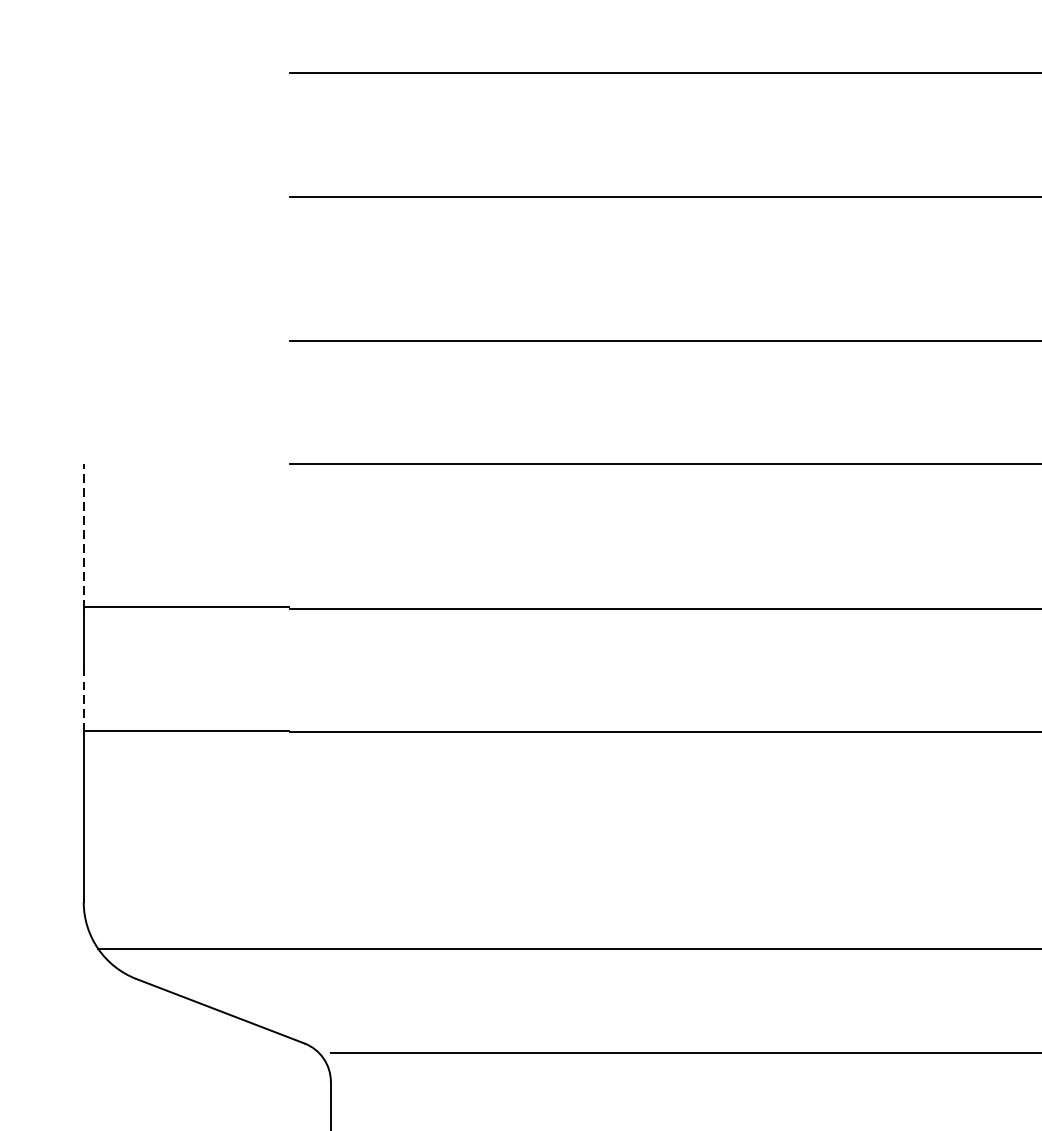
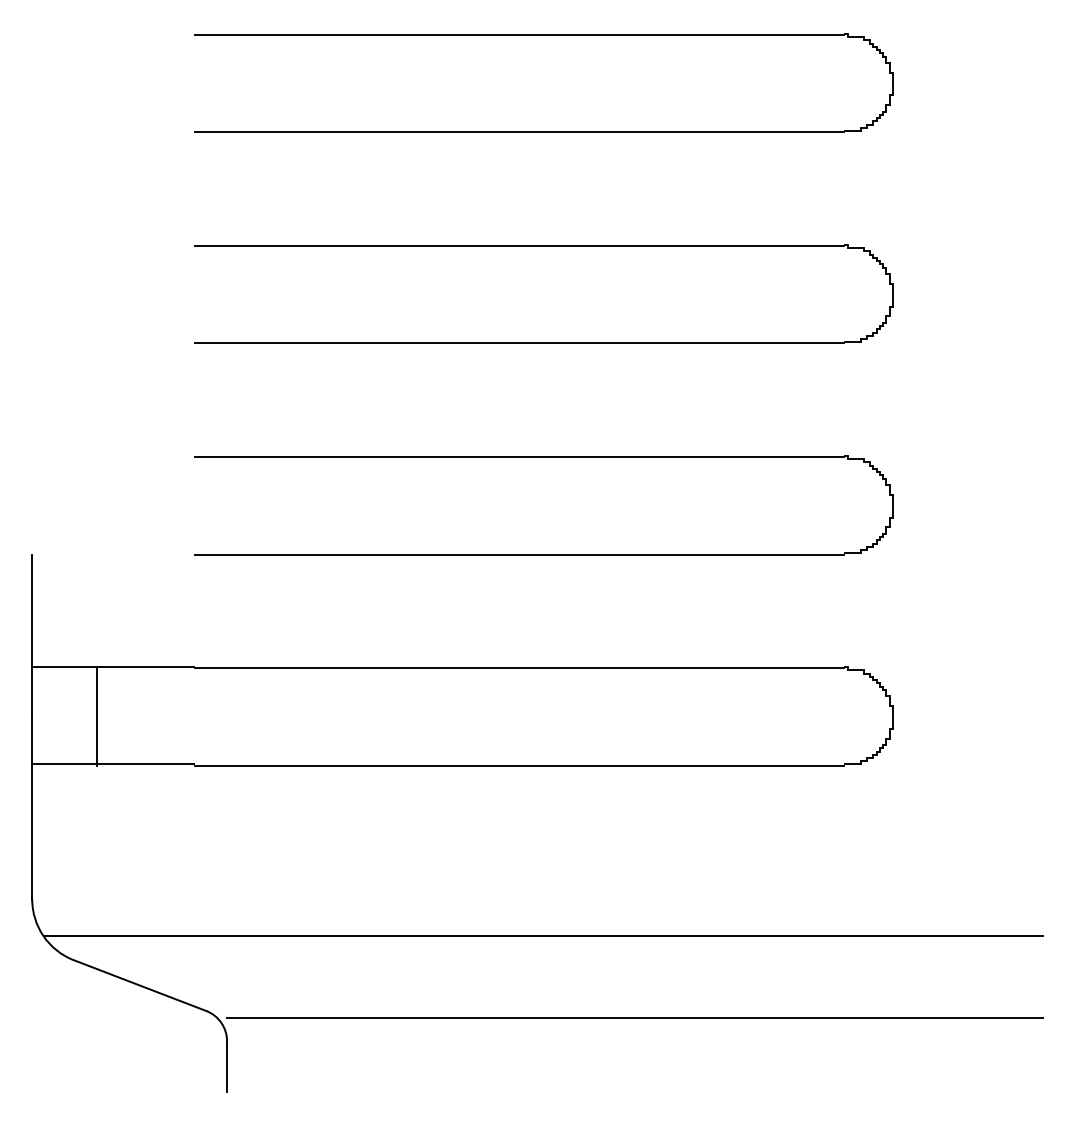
line: (84, 536) -> (32, 611), dashed -> solid
line: (166, 669) -> (97, 716), added
line: (84, 700) -> (32, 740), dashed -> solid

